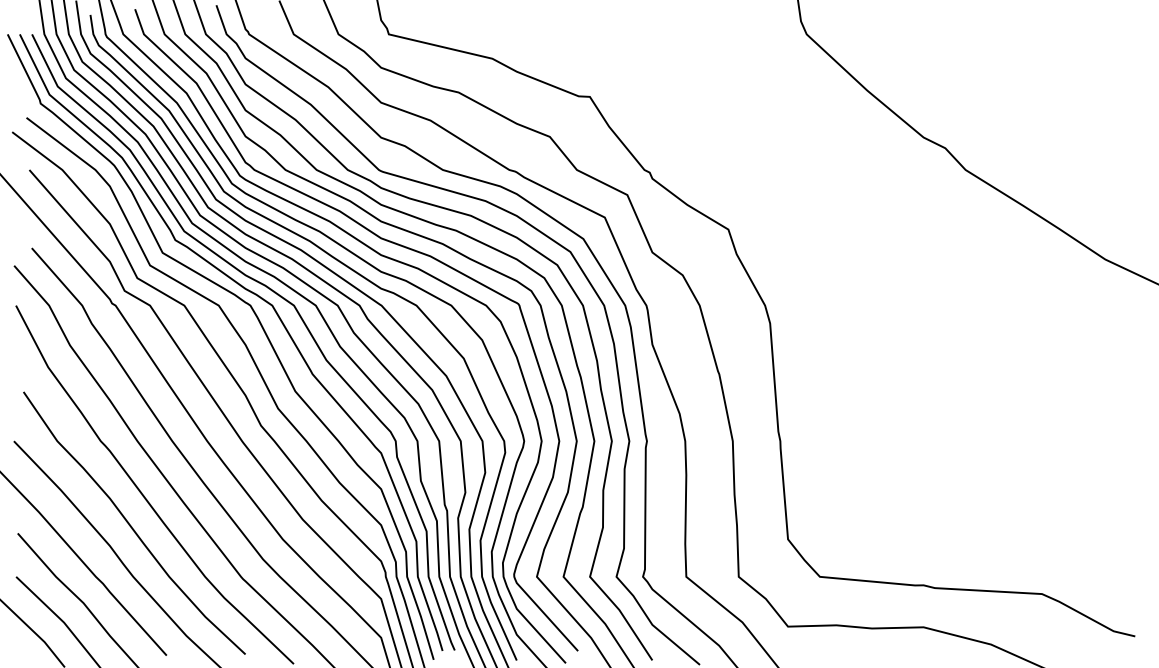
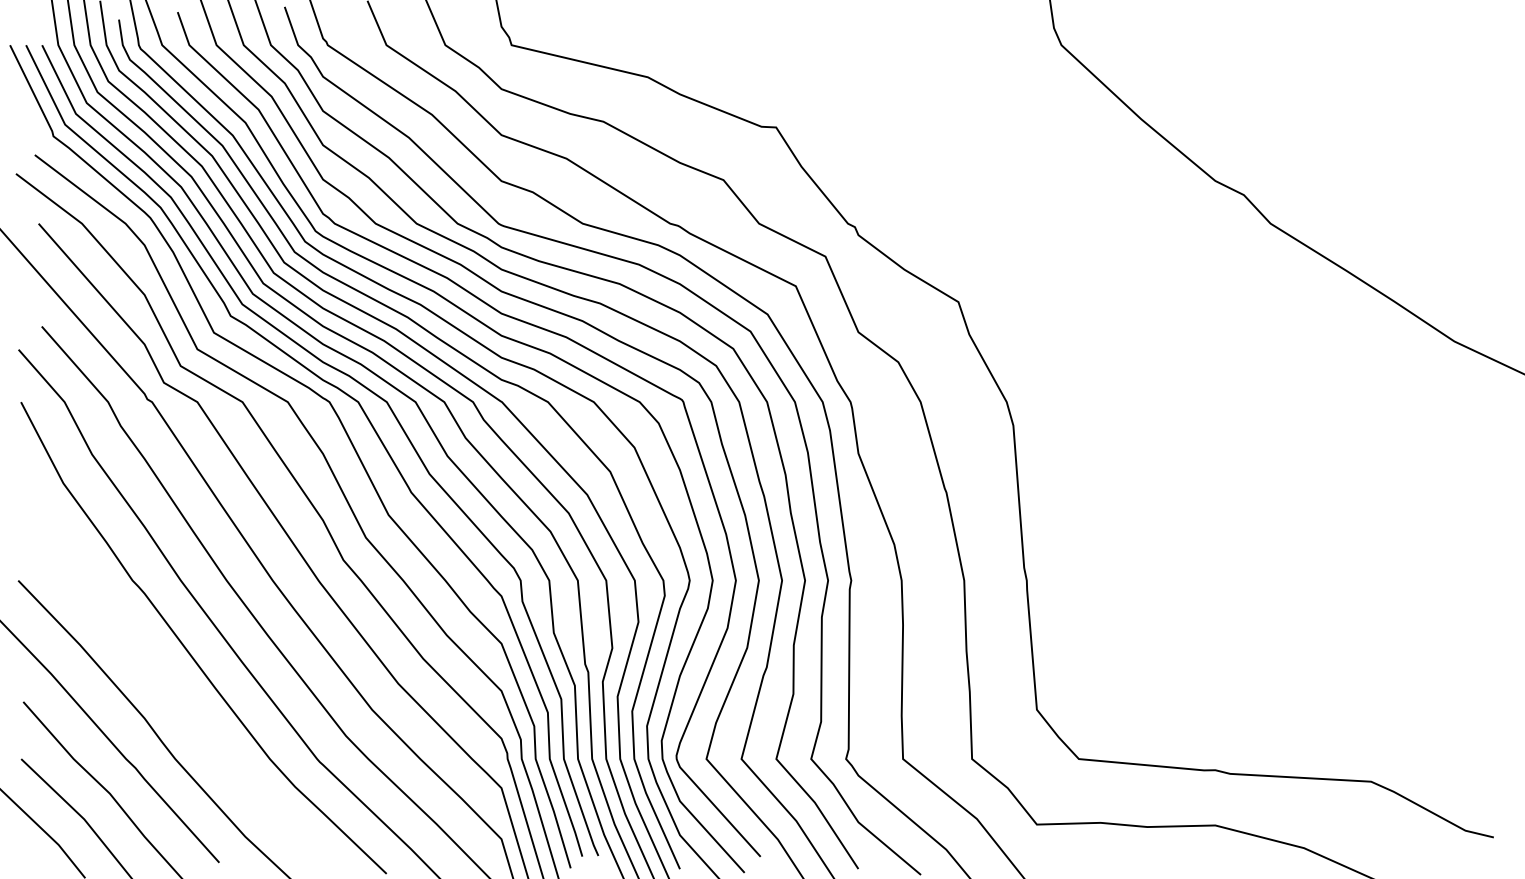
curve: (131, 525) -> (172, 691), removed

